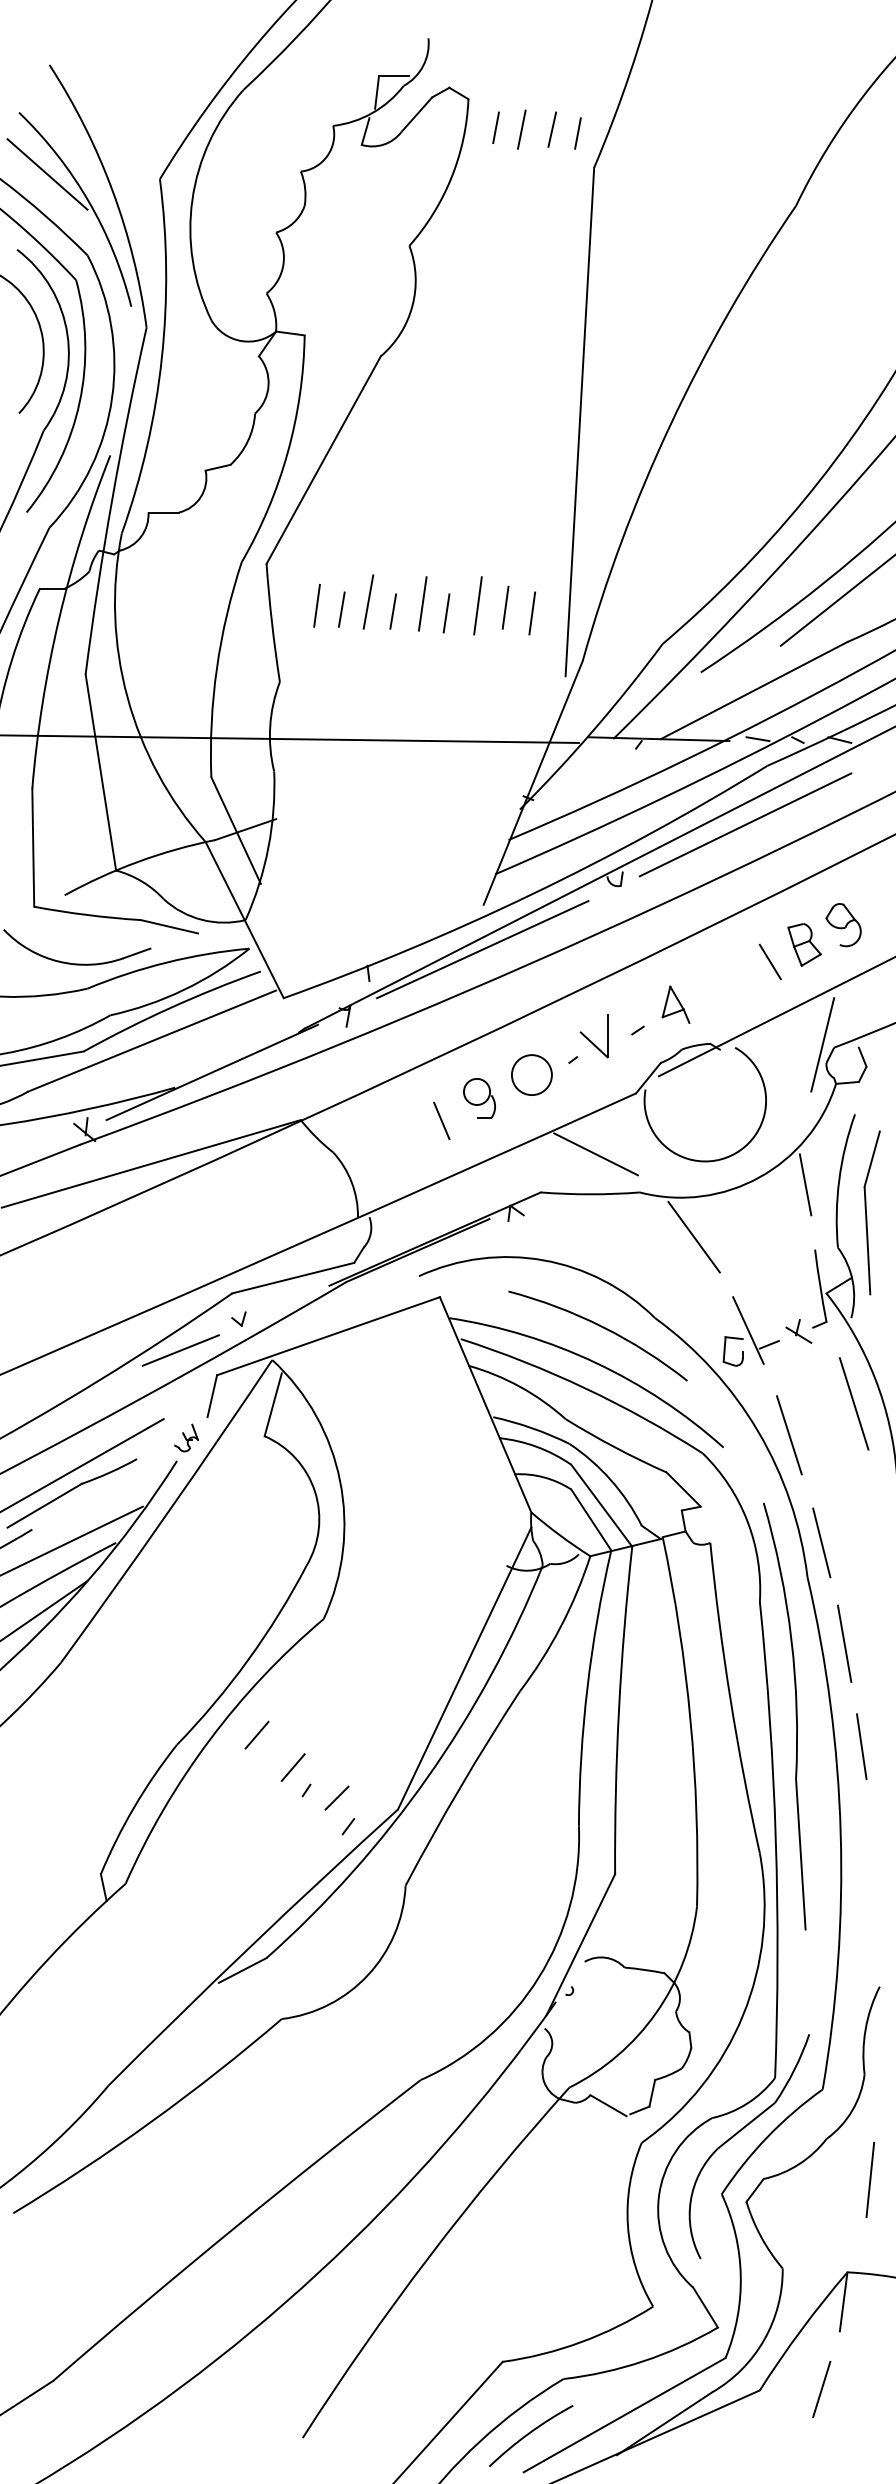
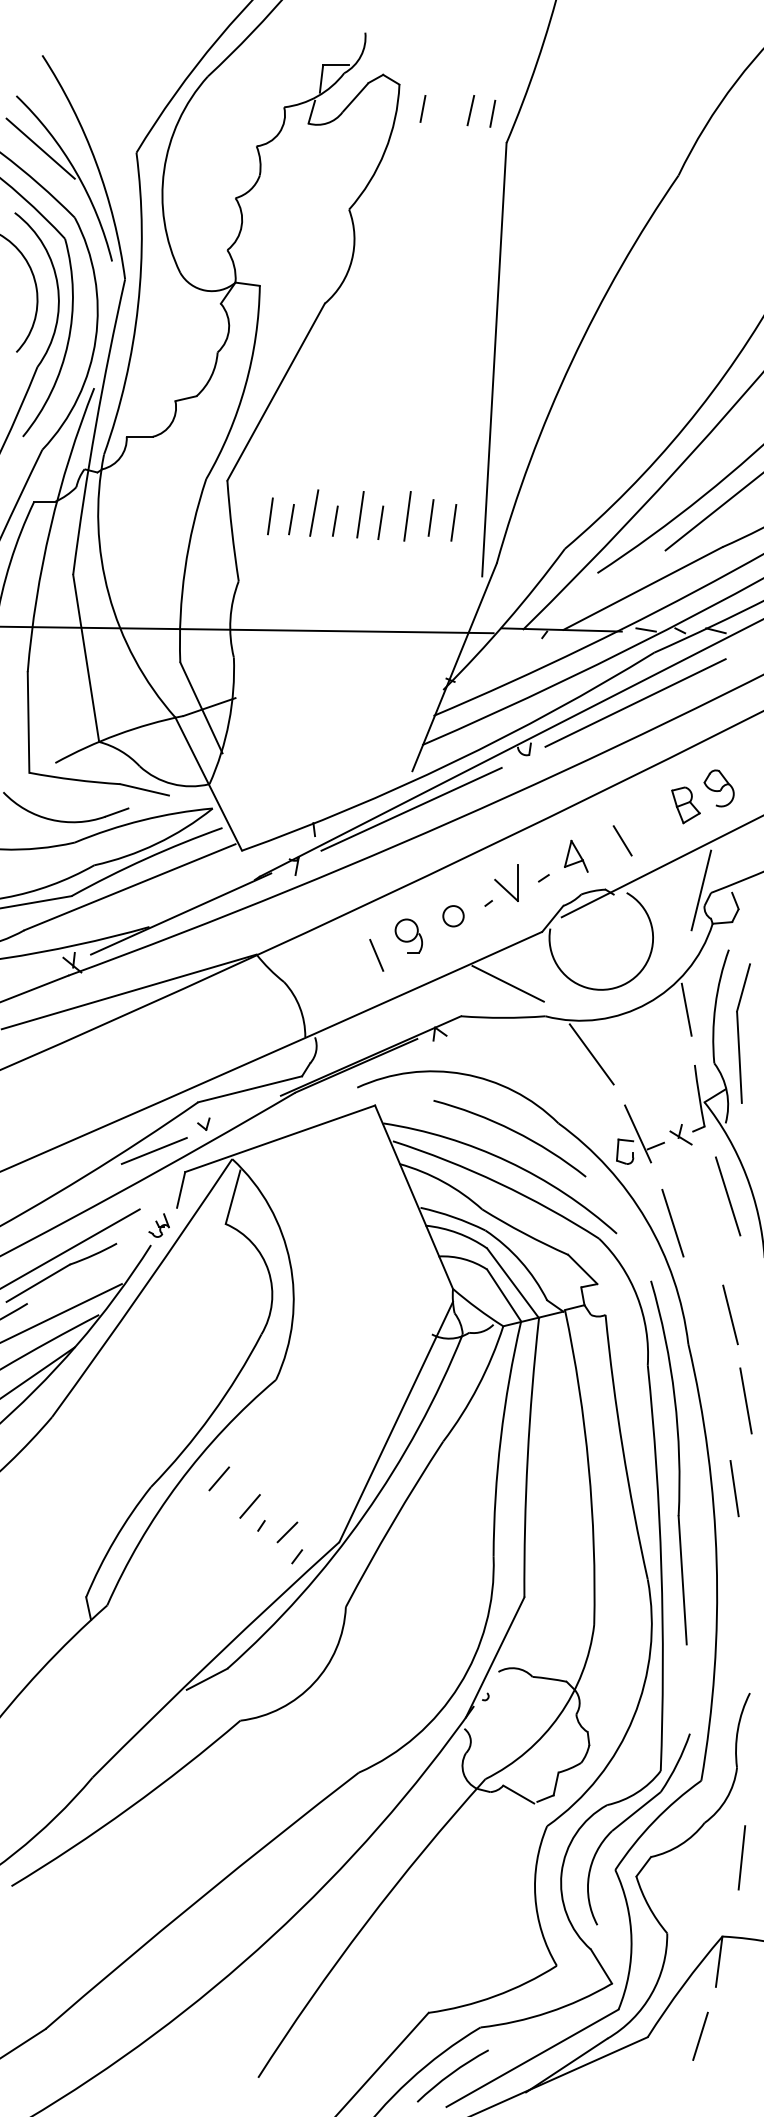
line: (521, 129) -> (444, 110), removed
line: (770, 961) -> (622, 840), moved
circle: (531, 1075) -> (453, 916), size x0.6
line: (821, 1542) -> (730, 1314), moved
line: (844, 1643) -> (745, 1400), moved

